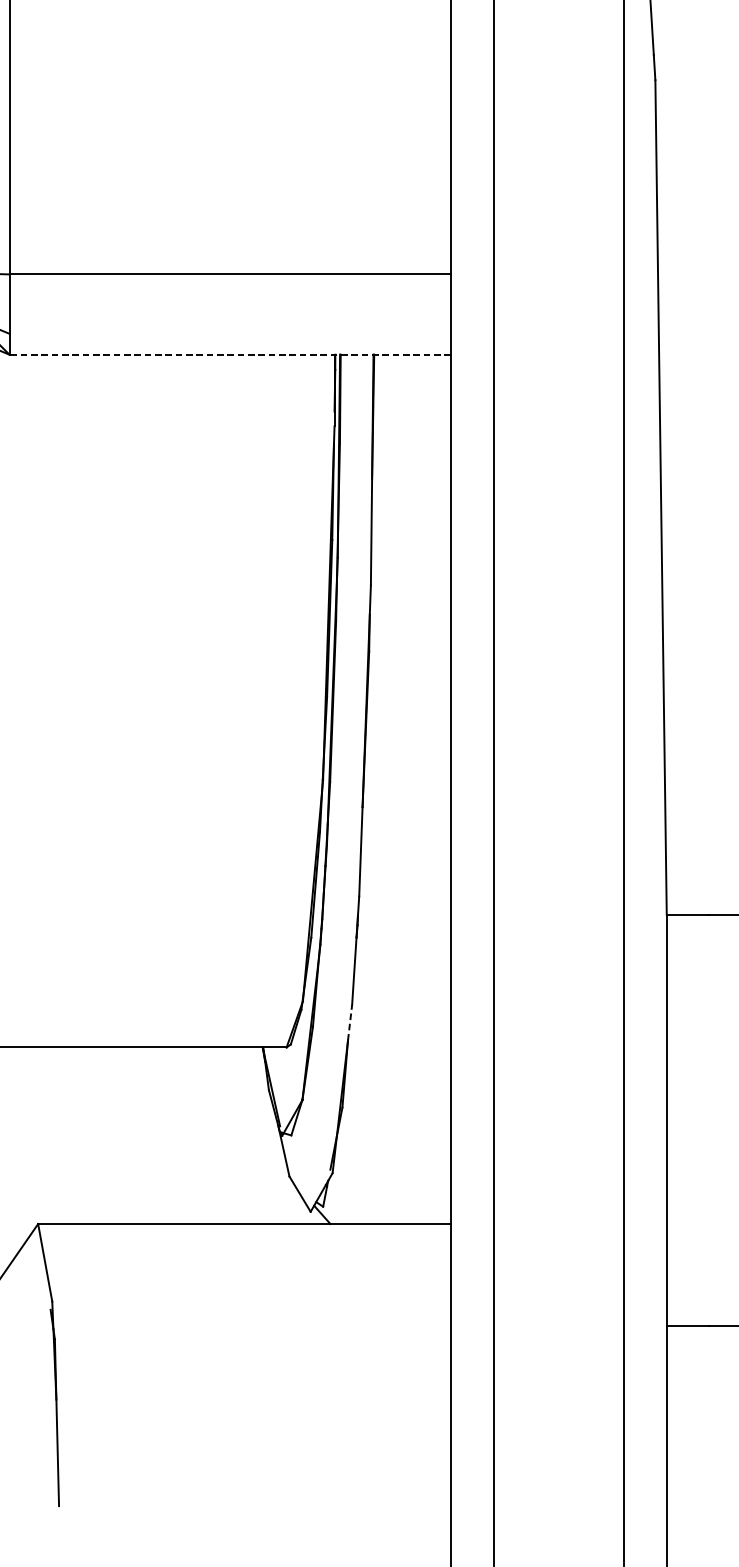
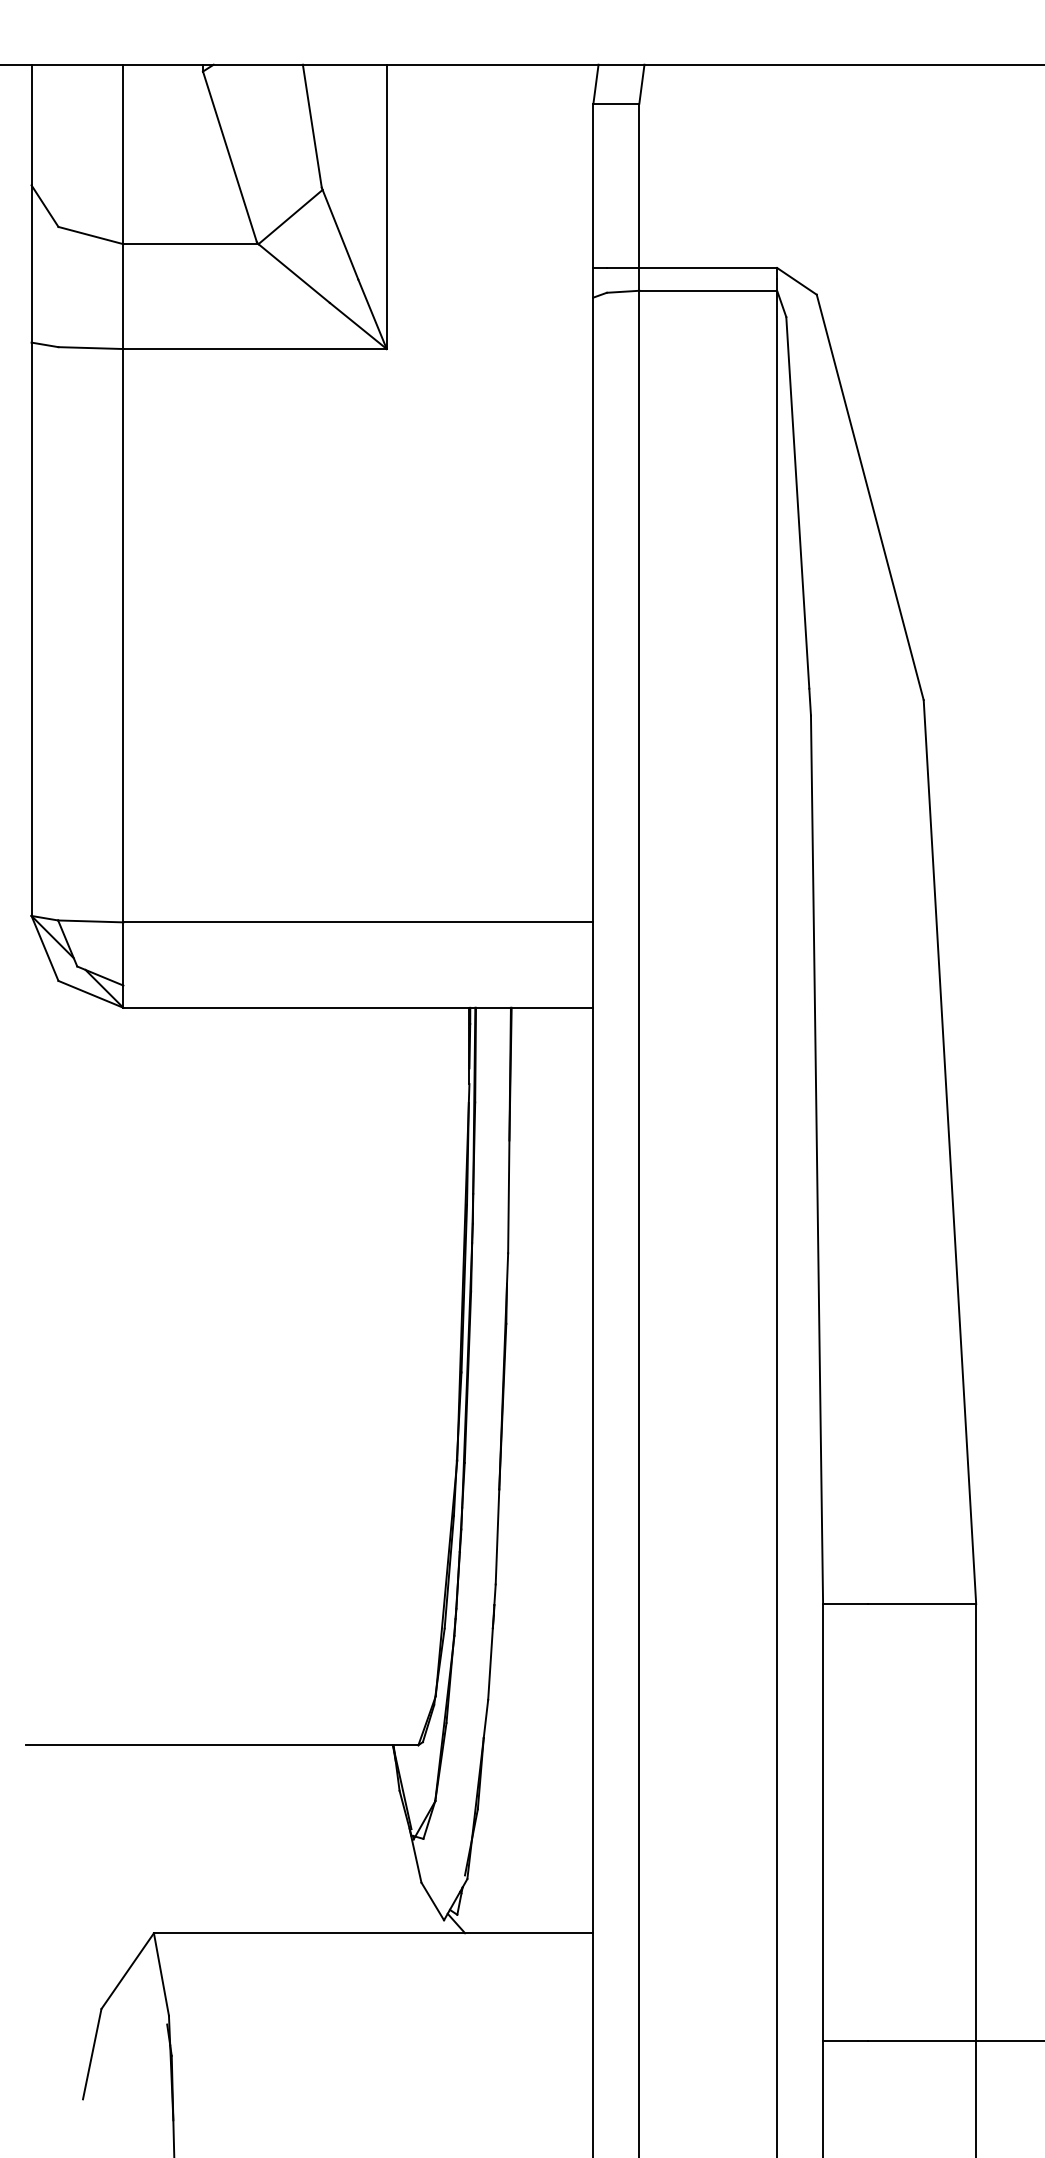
line: (229, 354) -> (357, 1007), dashed -> solid
line: (350, 1022) -> (486, 1718), dashed -> solid

